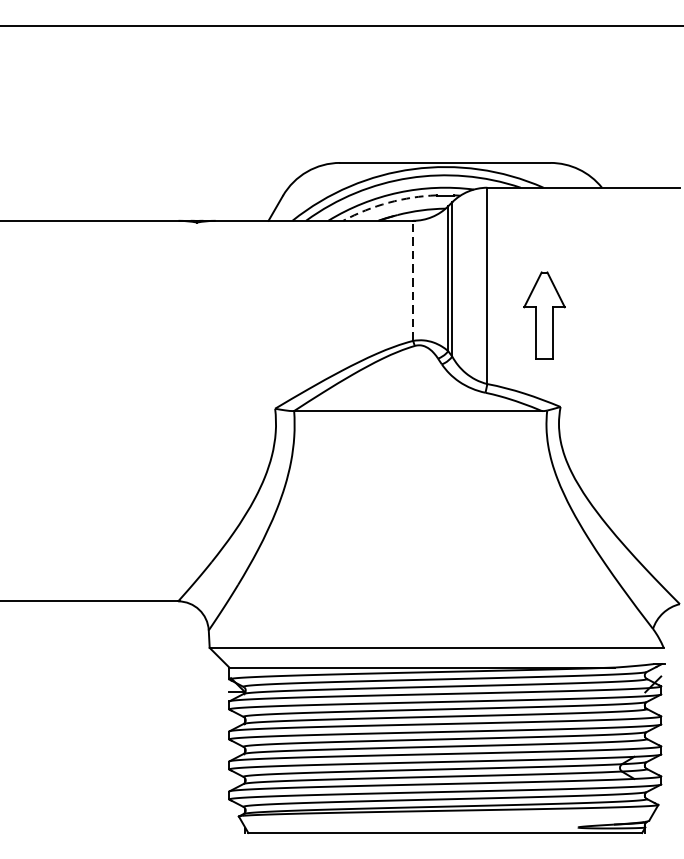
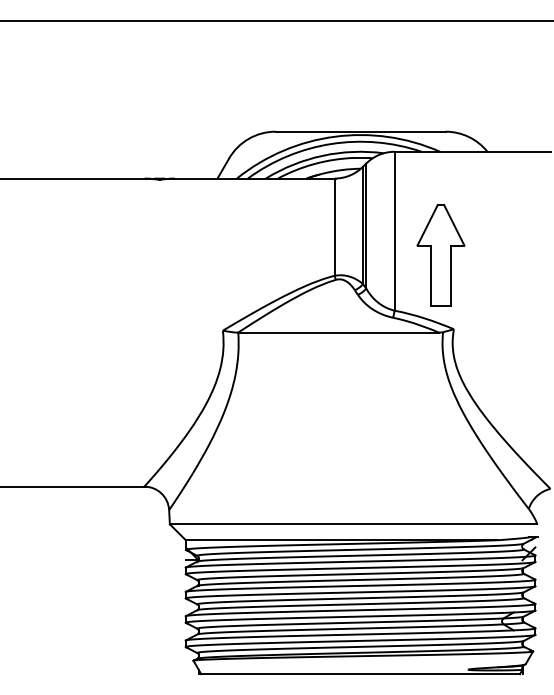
arc: (388, 202) -> (314, 163), dashed -> solid
line: (413, 281) -> (334, 227), dashed -> solid
part: (543, 315) -> (440, 255), size x1.43

